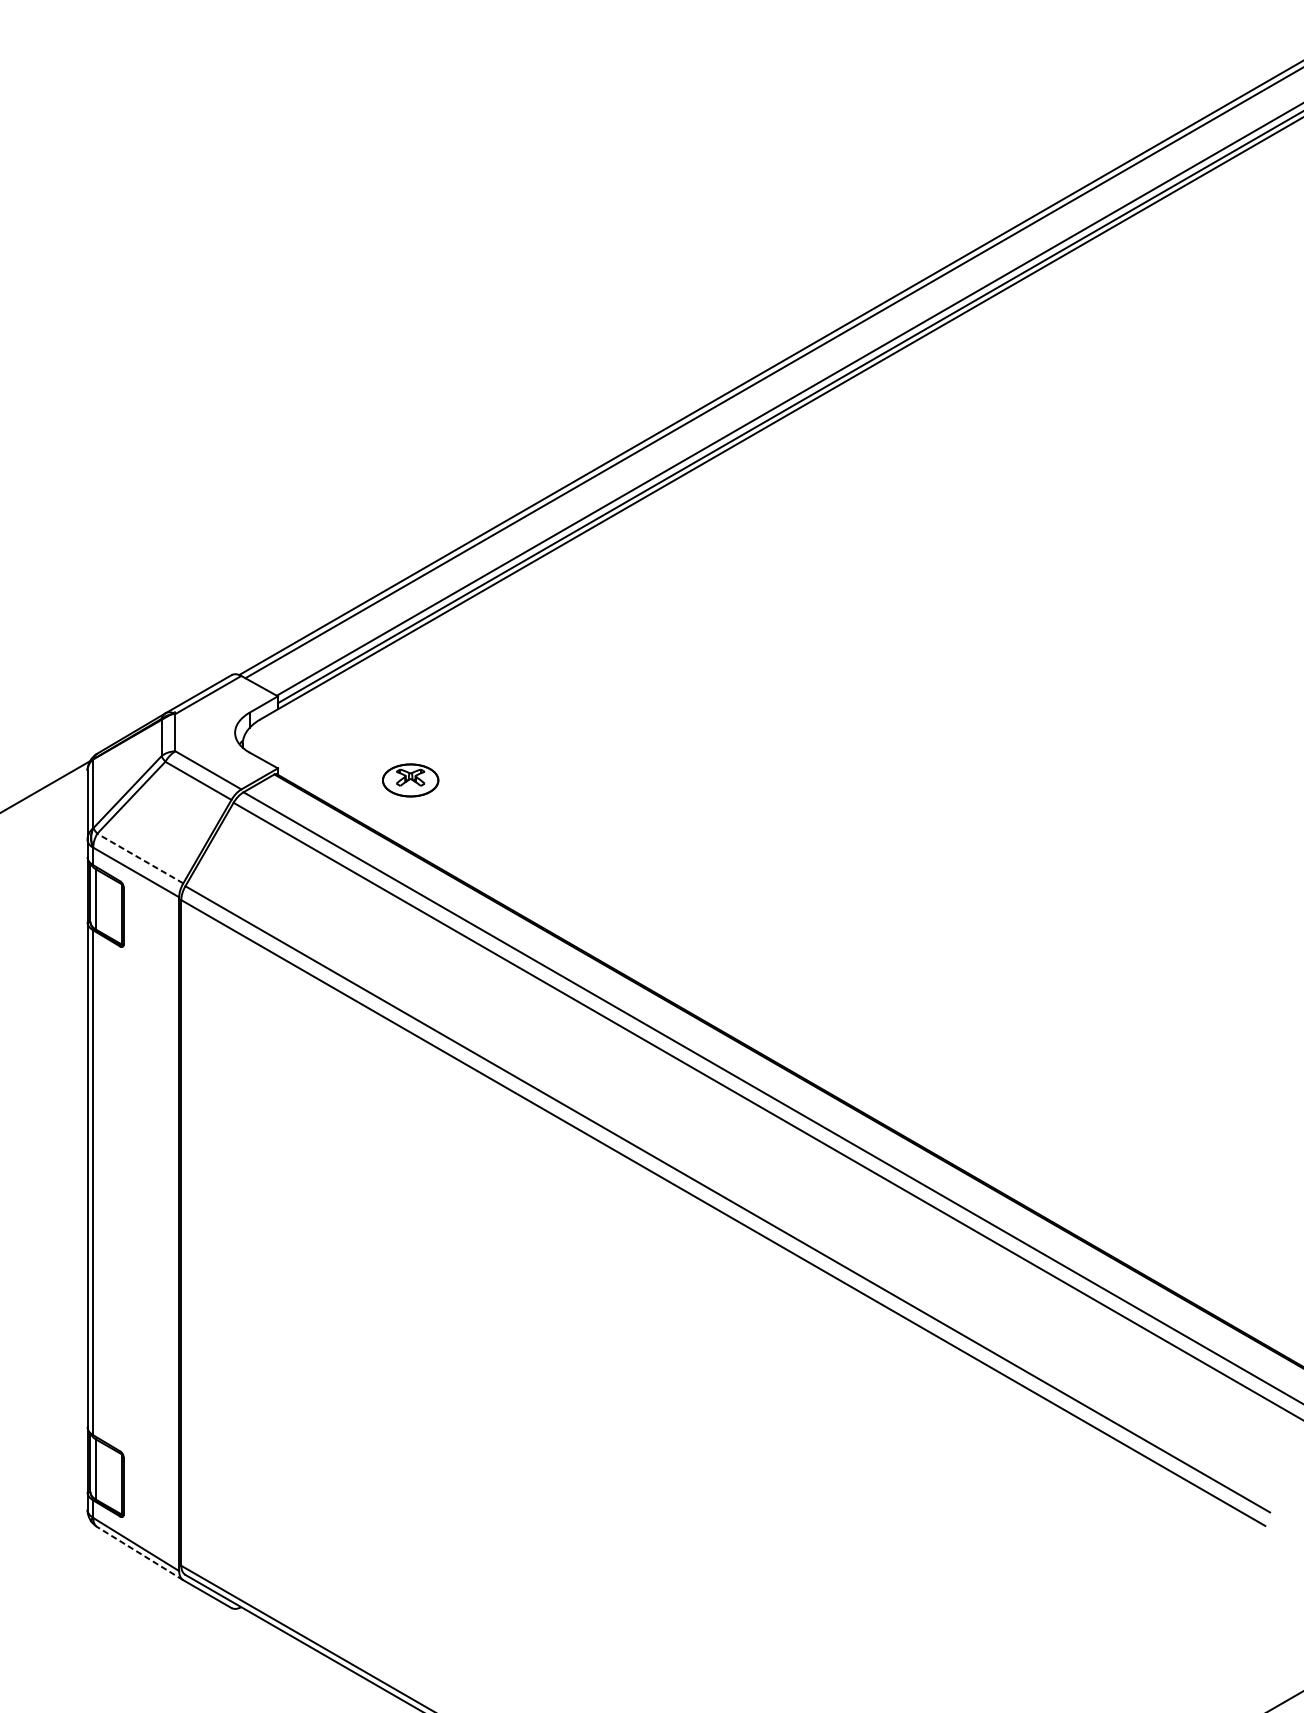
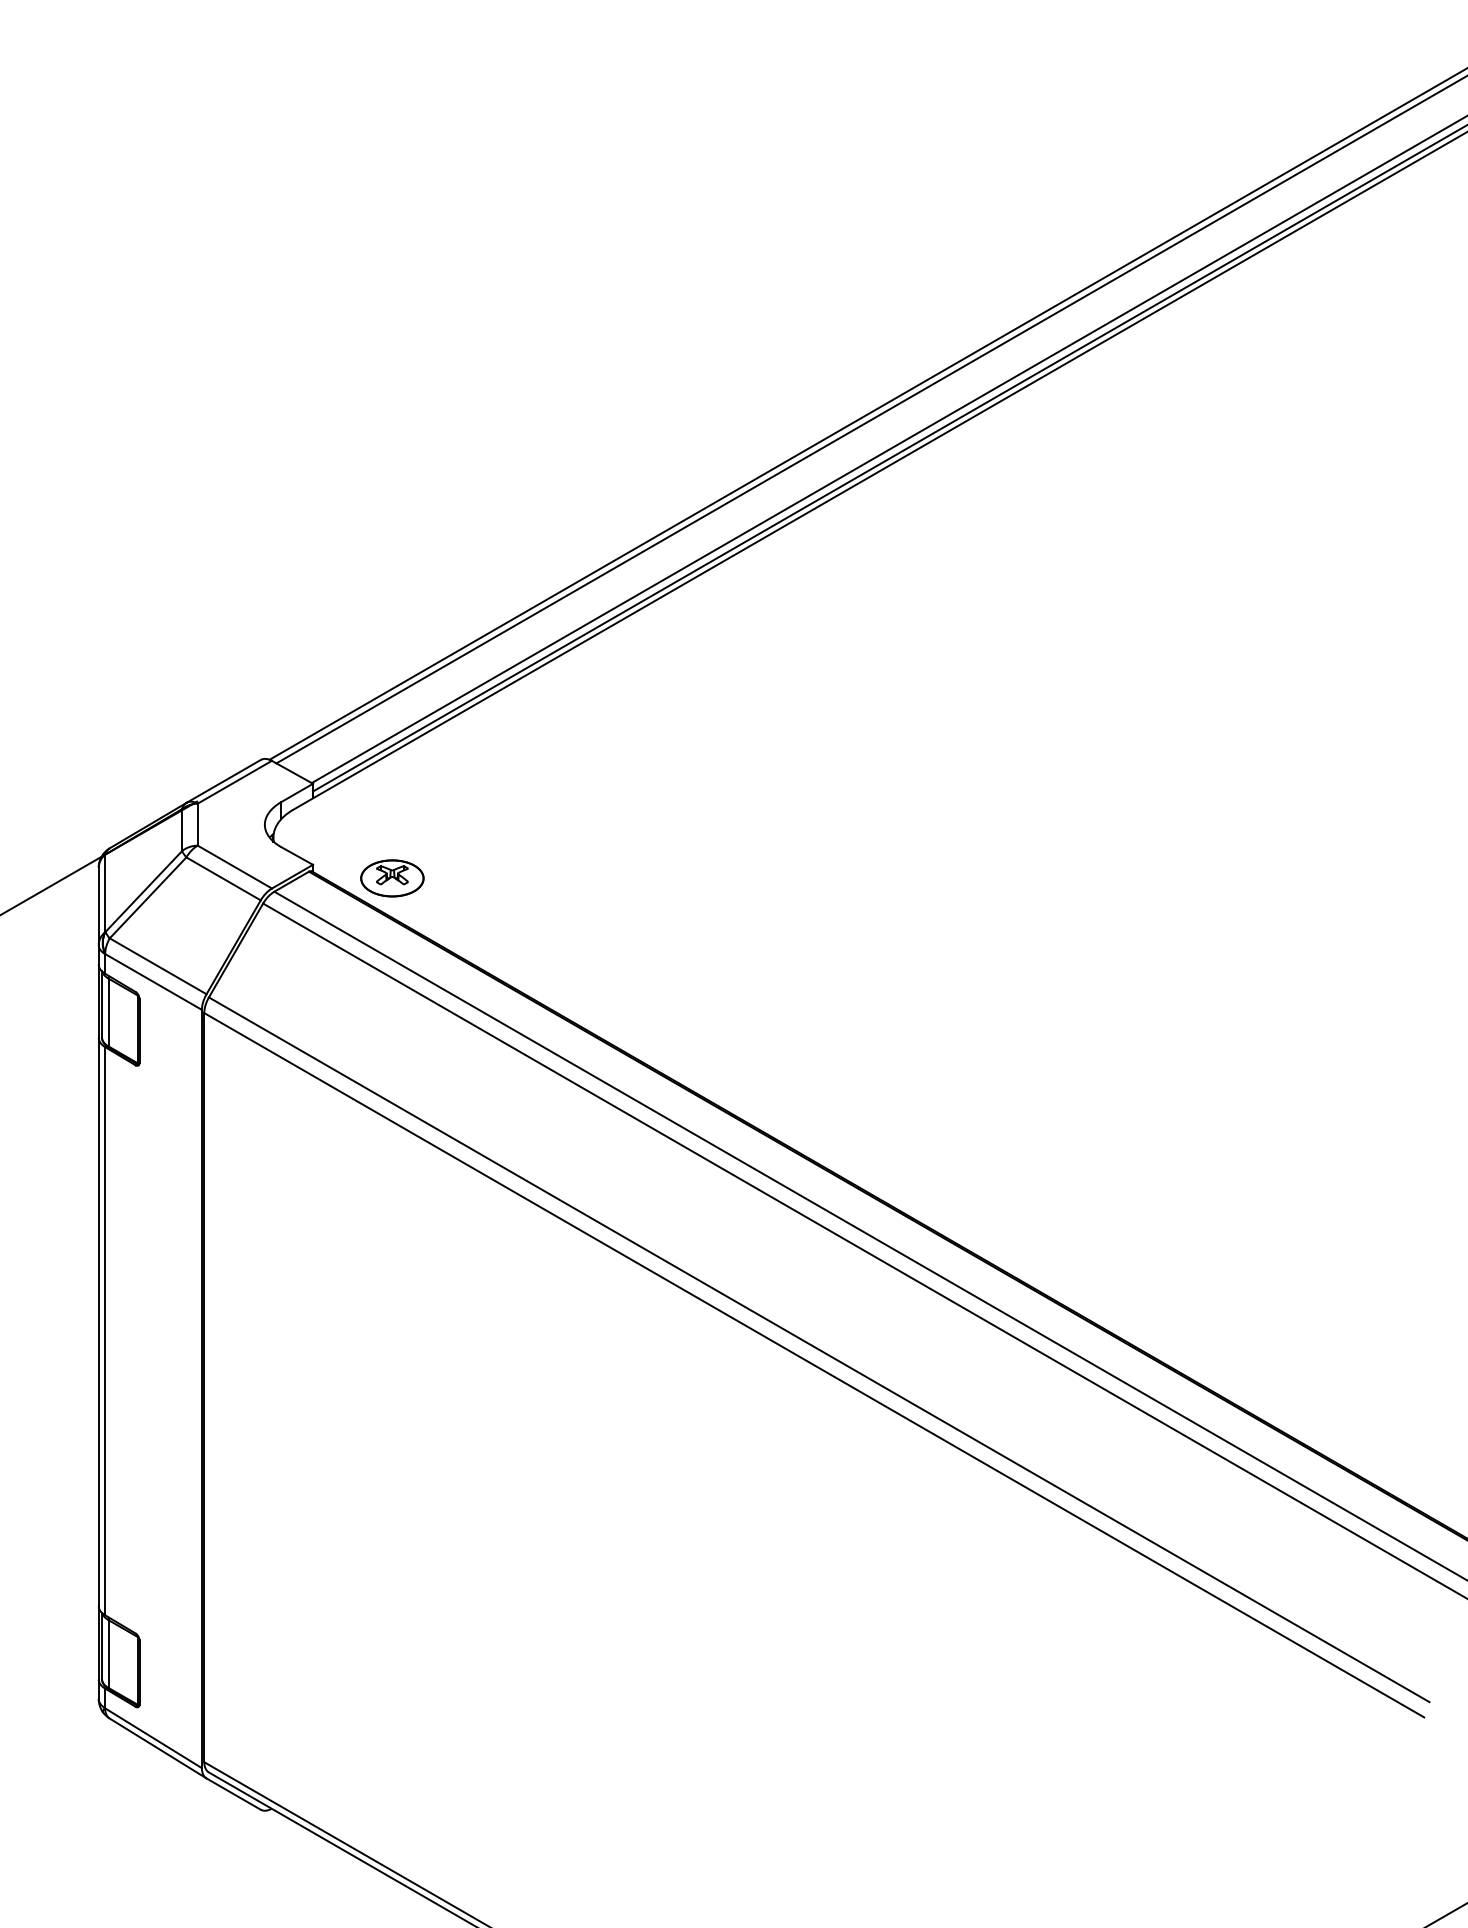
part: (410, 780) -> (392, 878), moved
line: (140, 858) -> (158, 966), dashed -> solid
line: (139, 1553) -> (157, 1748), dashed -> solid

